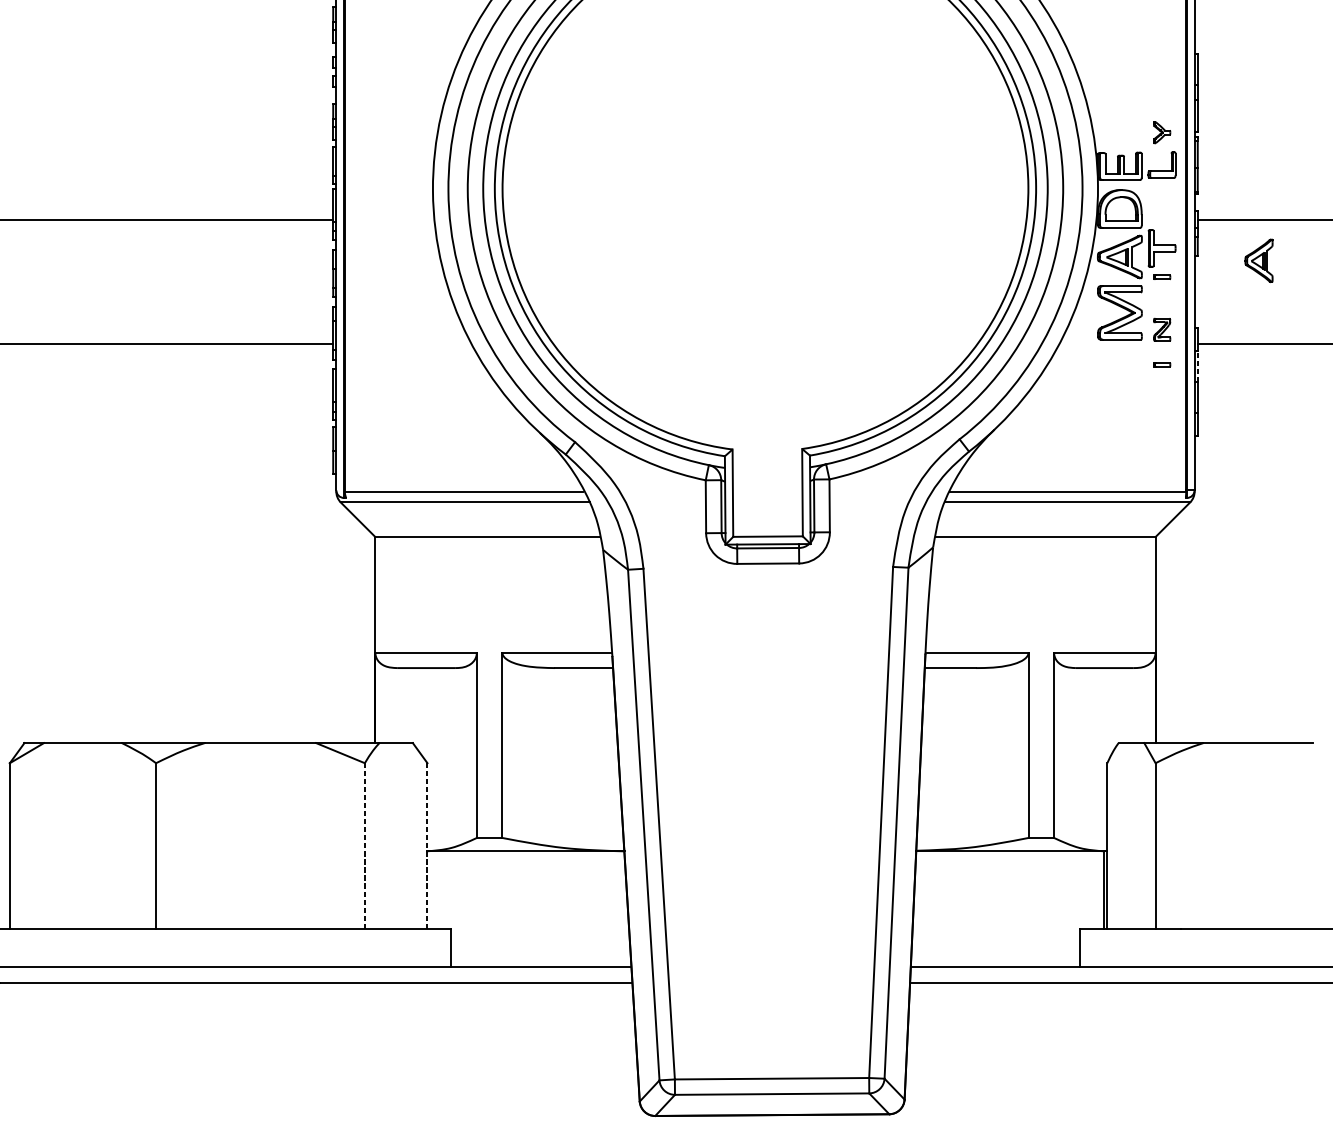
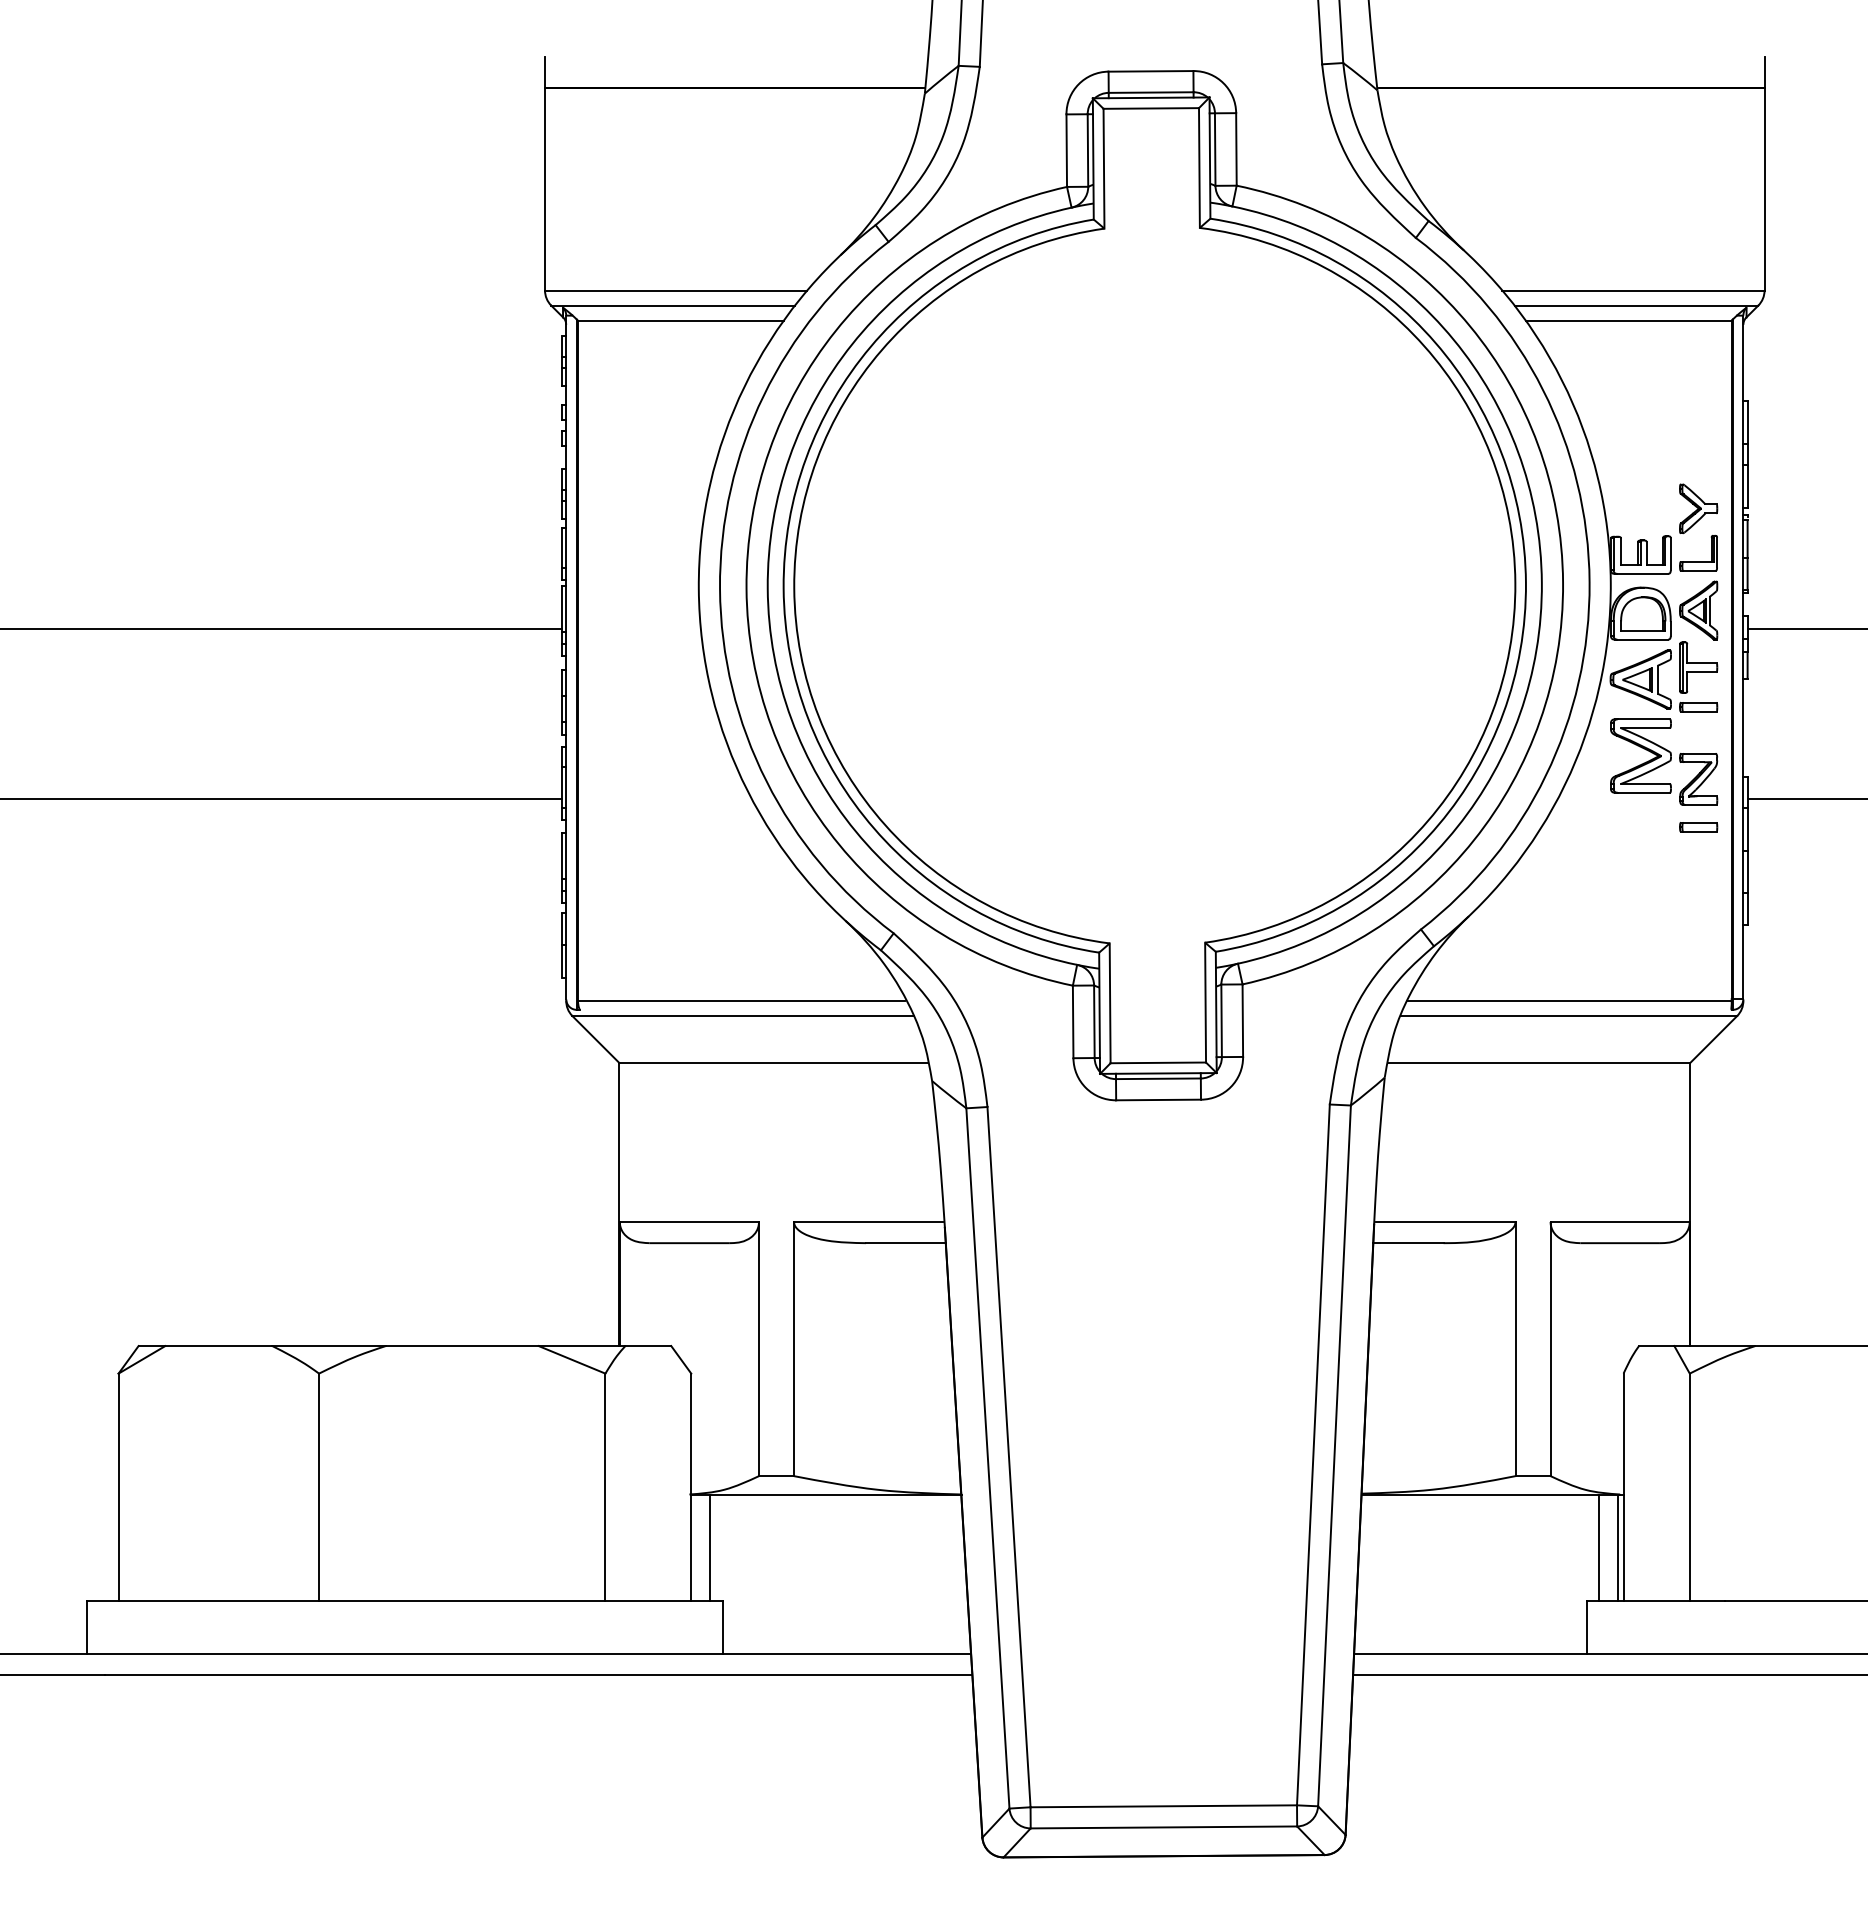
part: (1161, 132) -> (1698, 508), size x1.67
part: (1258, 260) -> (1698, 610), moved
part: (1161, 277) -> (1698, 707), size x1.67
part: (1161, 329) -> (1698, 779), size x1.67
part: (1161, 364) -> (1698, 827), size x1.67
line: (1197, 366) -> (1747, 829), dashed -> solid
line: (364, 845) -> (605, 1486), dashed -> solid
line: (427, 845) -> (691, 1486), dashed -> solid
line: (441, 890) -> (710, 1547), added
line: (1089, 890) -> (1599, 1547), added

